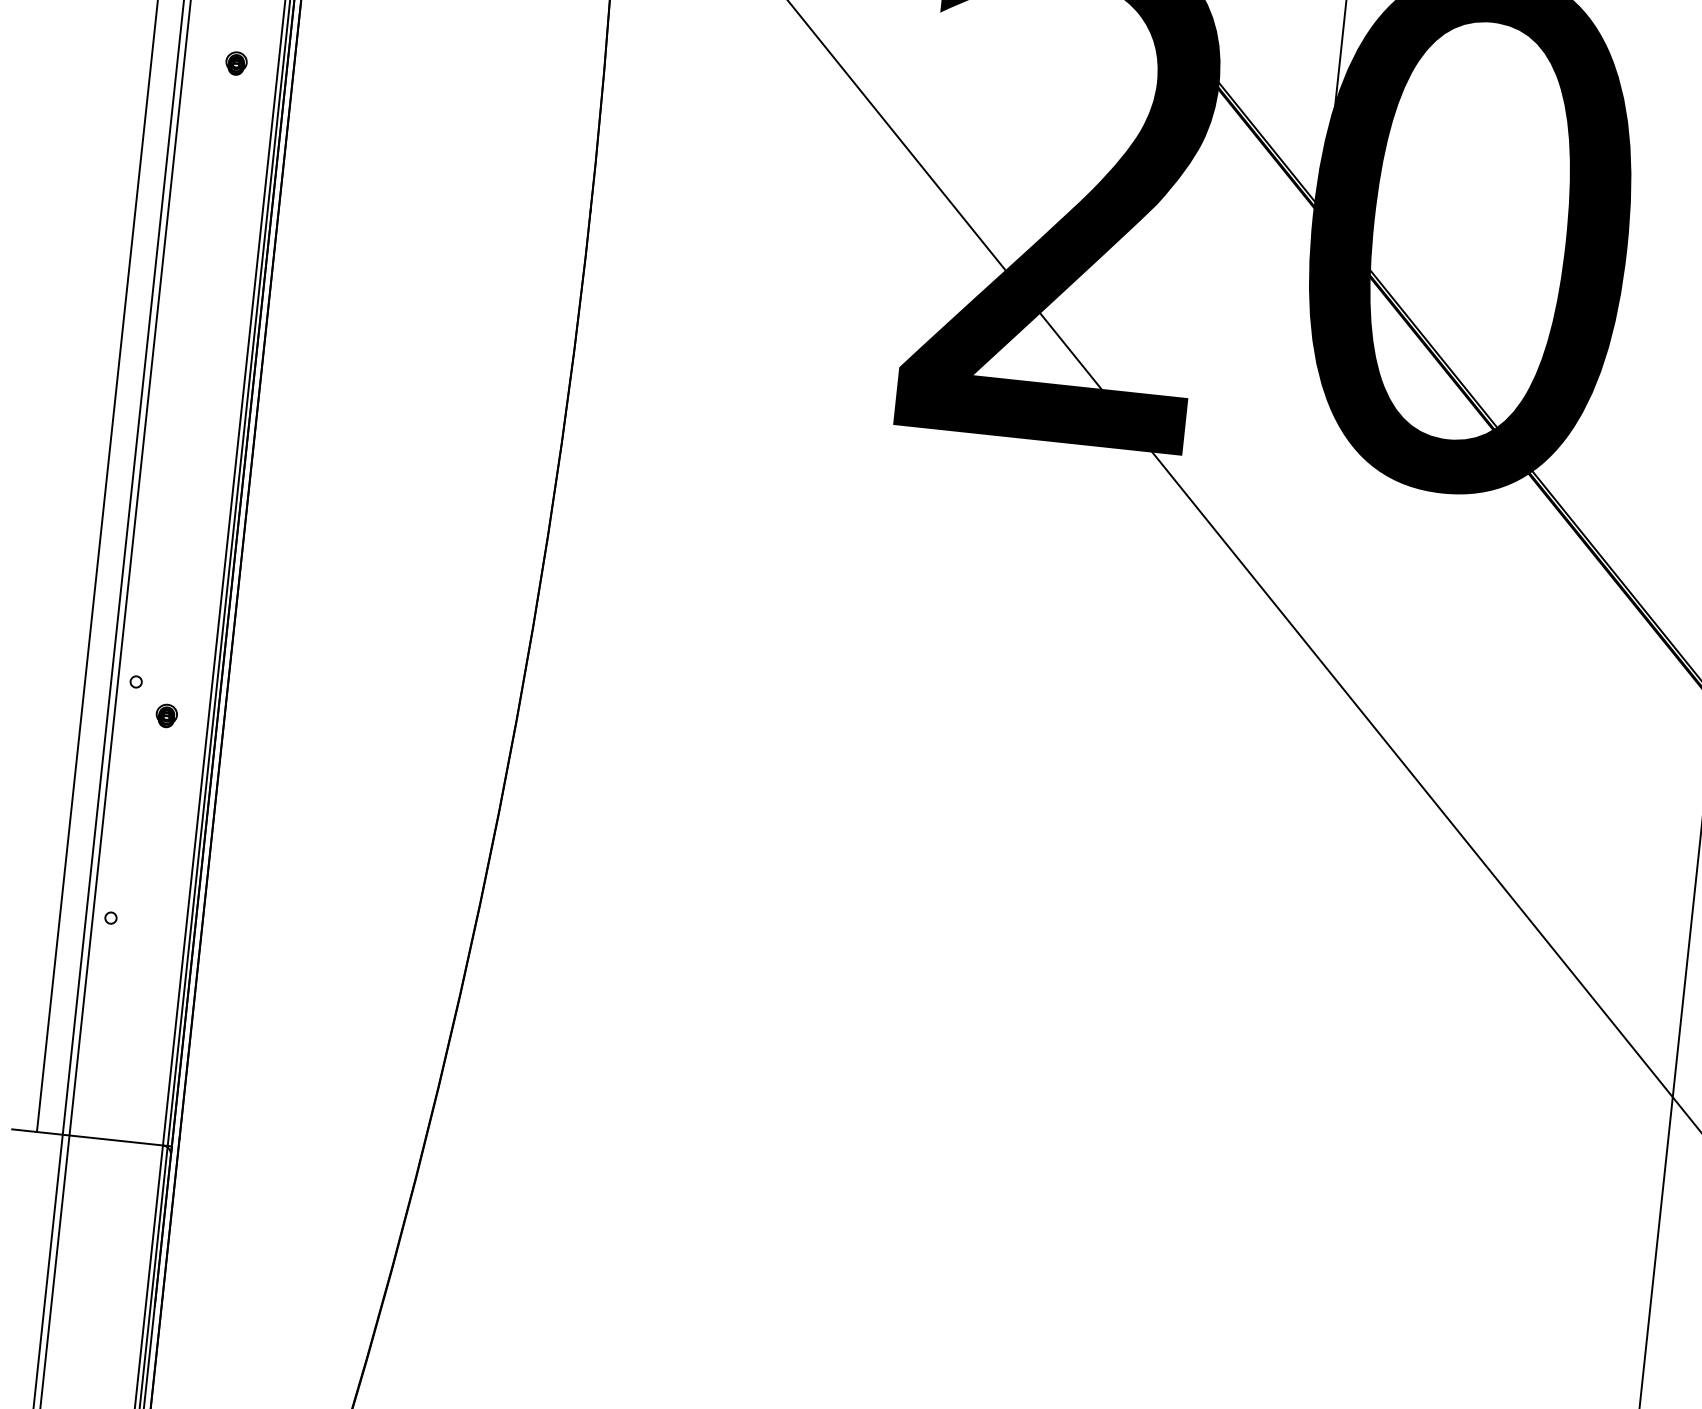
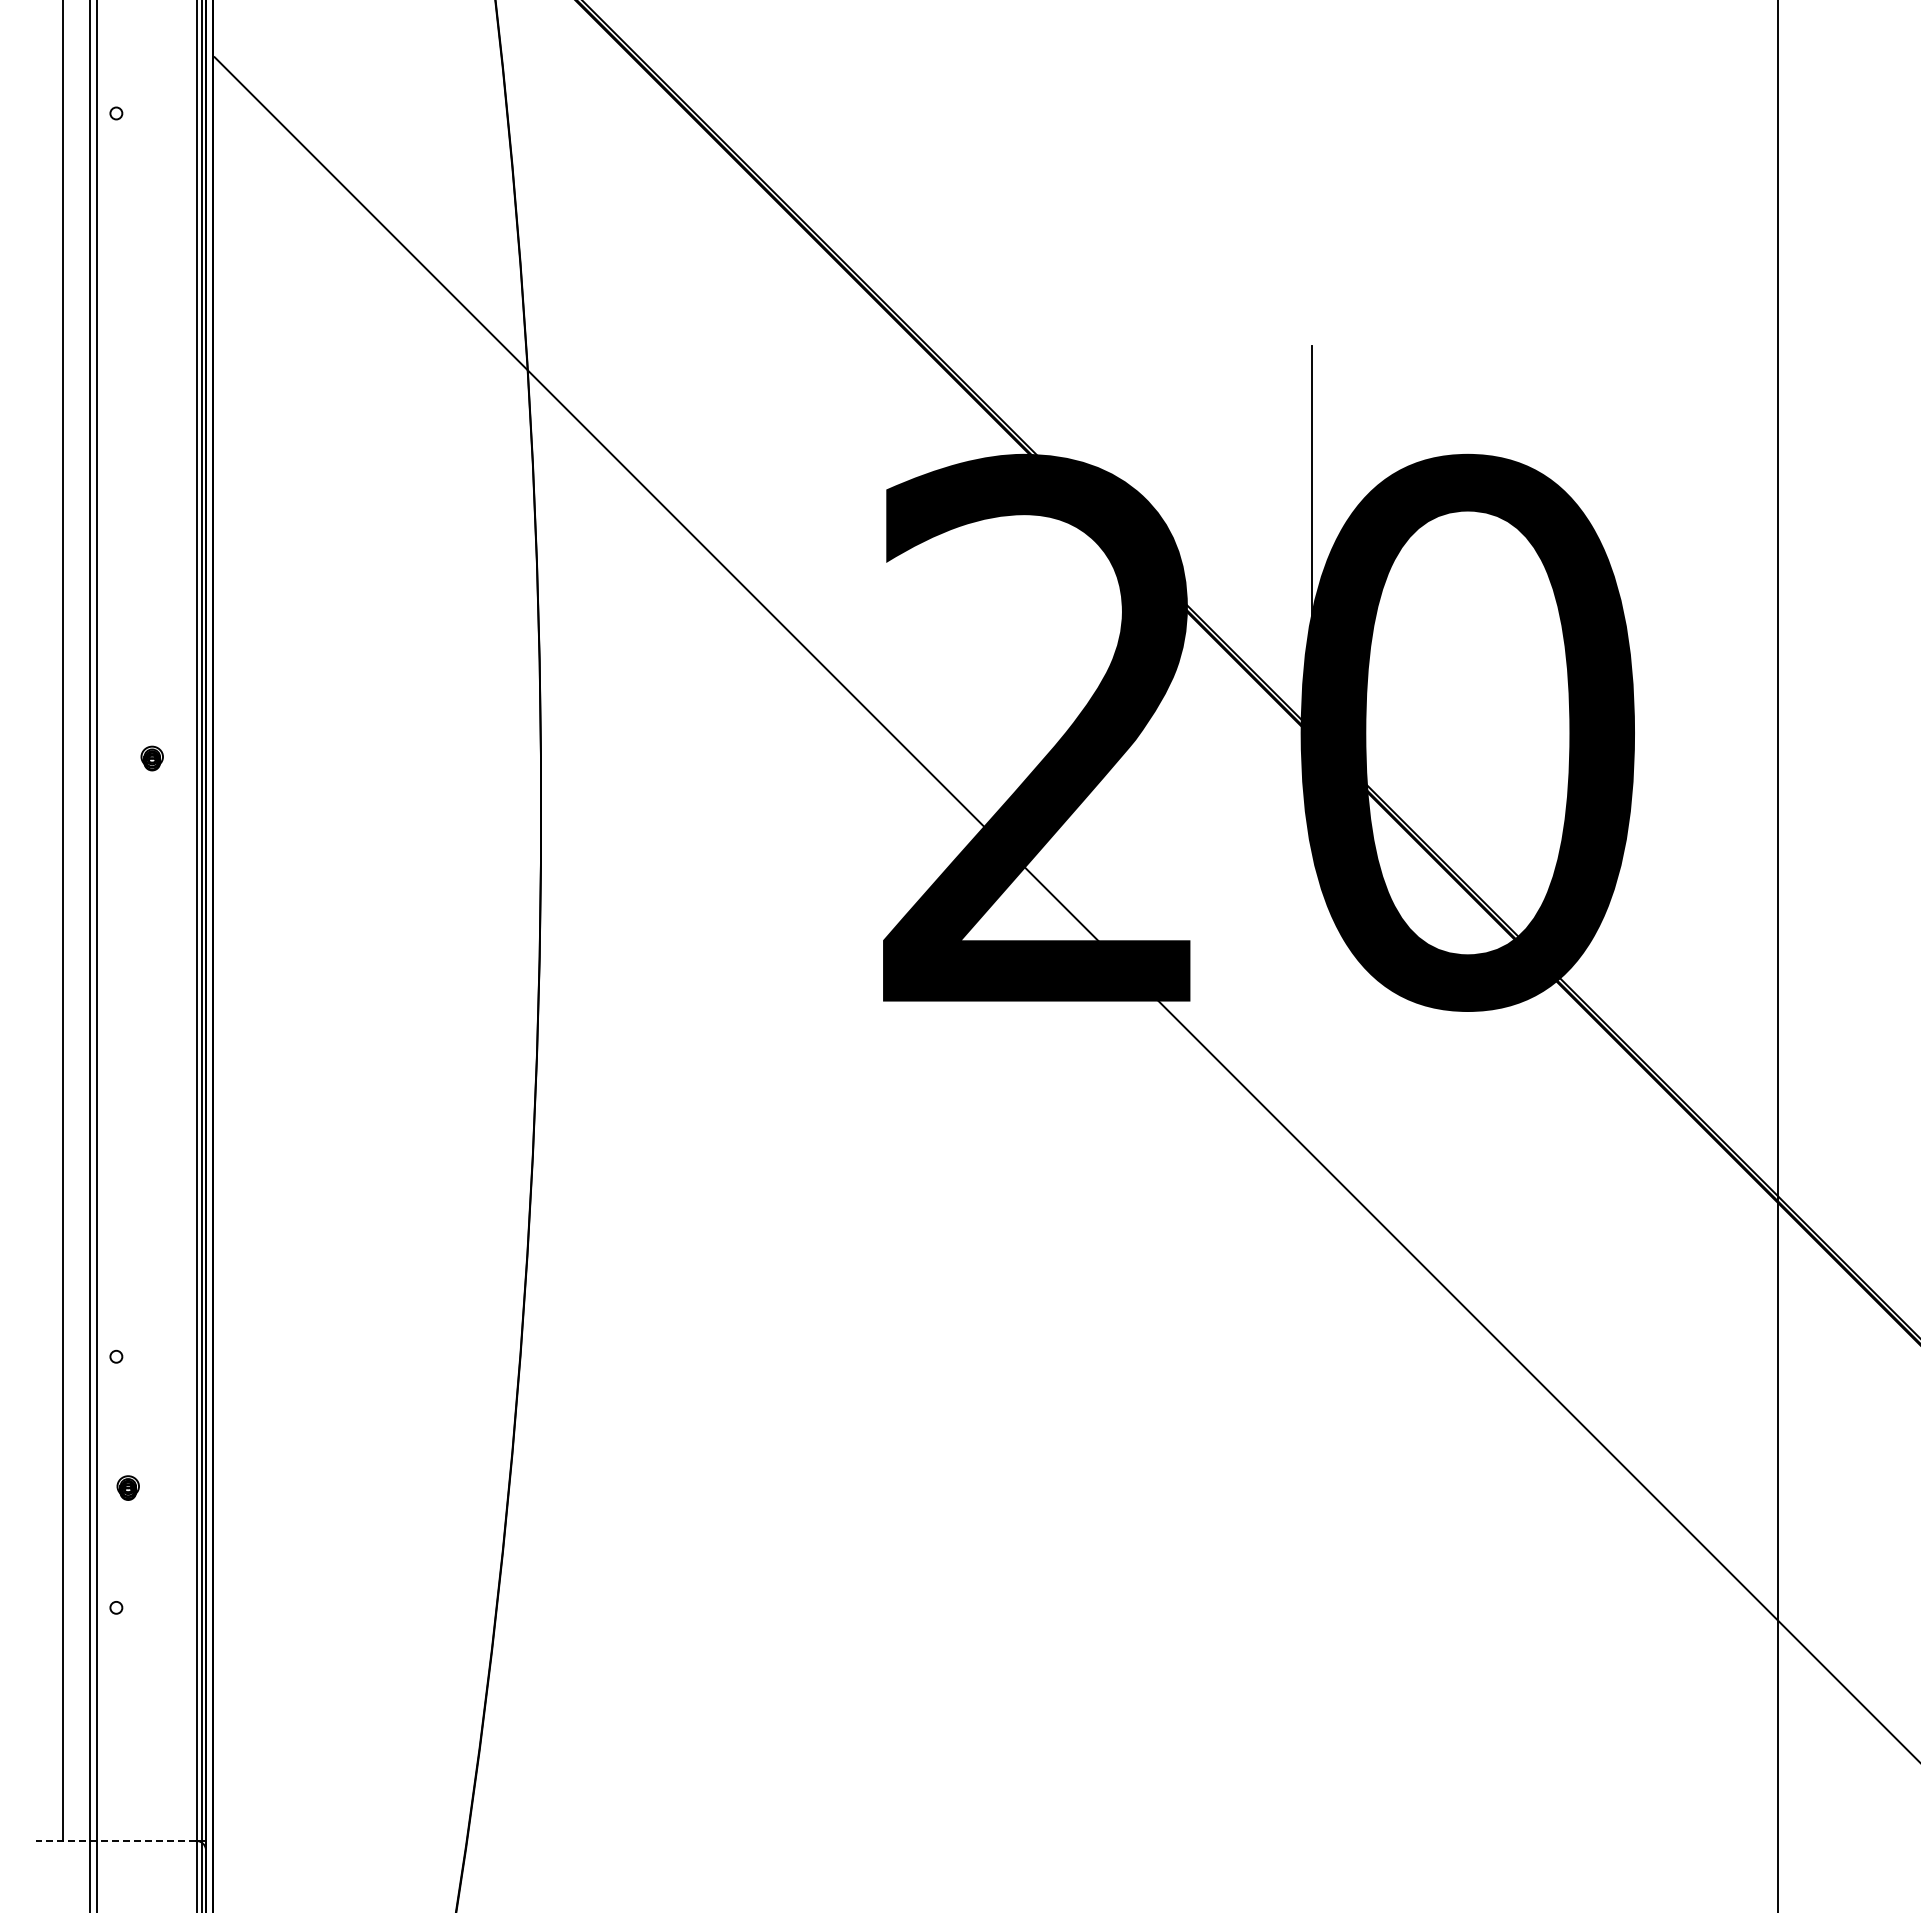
part: (235, 63) -> (151, 758), moved
part: (166, 715) -> (127, 1487), moved
line: (86, 1136) -> (115, 1840), solid -> dashed

